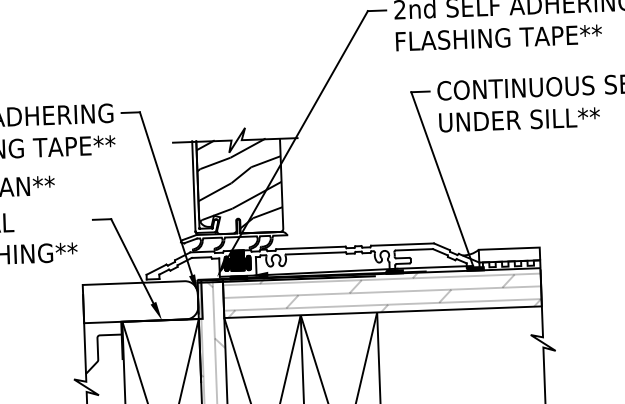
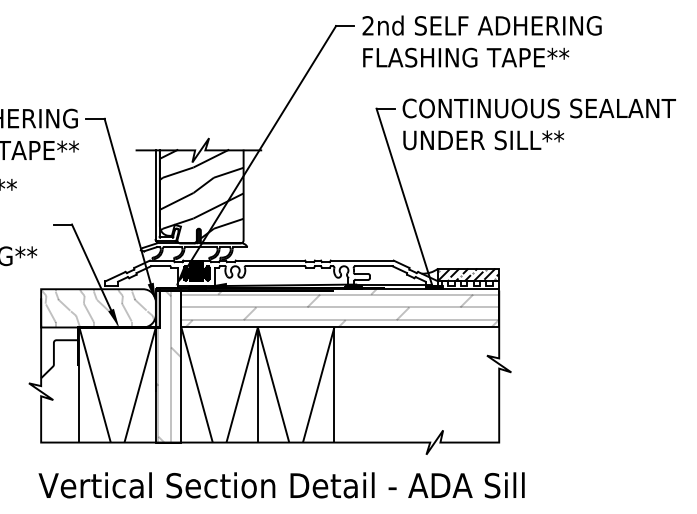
hatch: (509, 254) -> (468, 274), added
hatch: (139, 302) -> (97, 308), added

